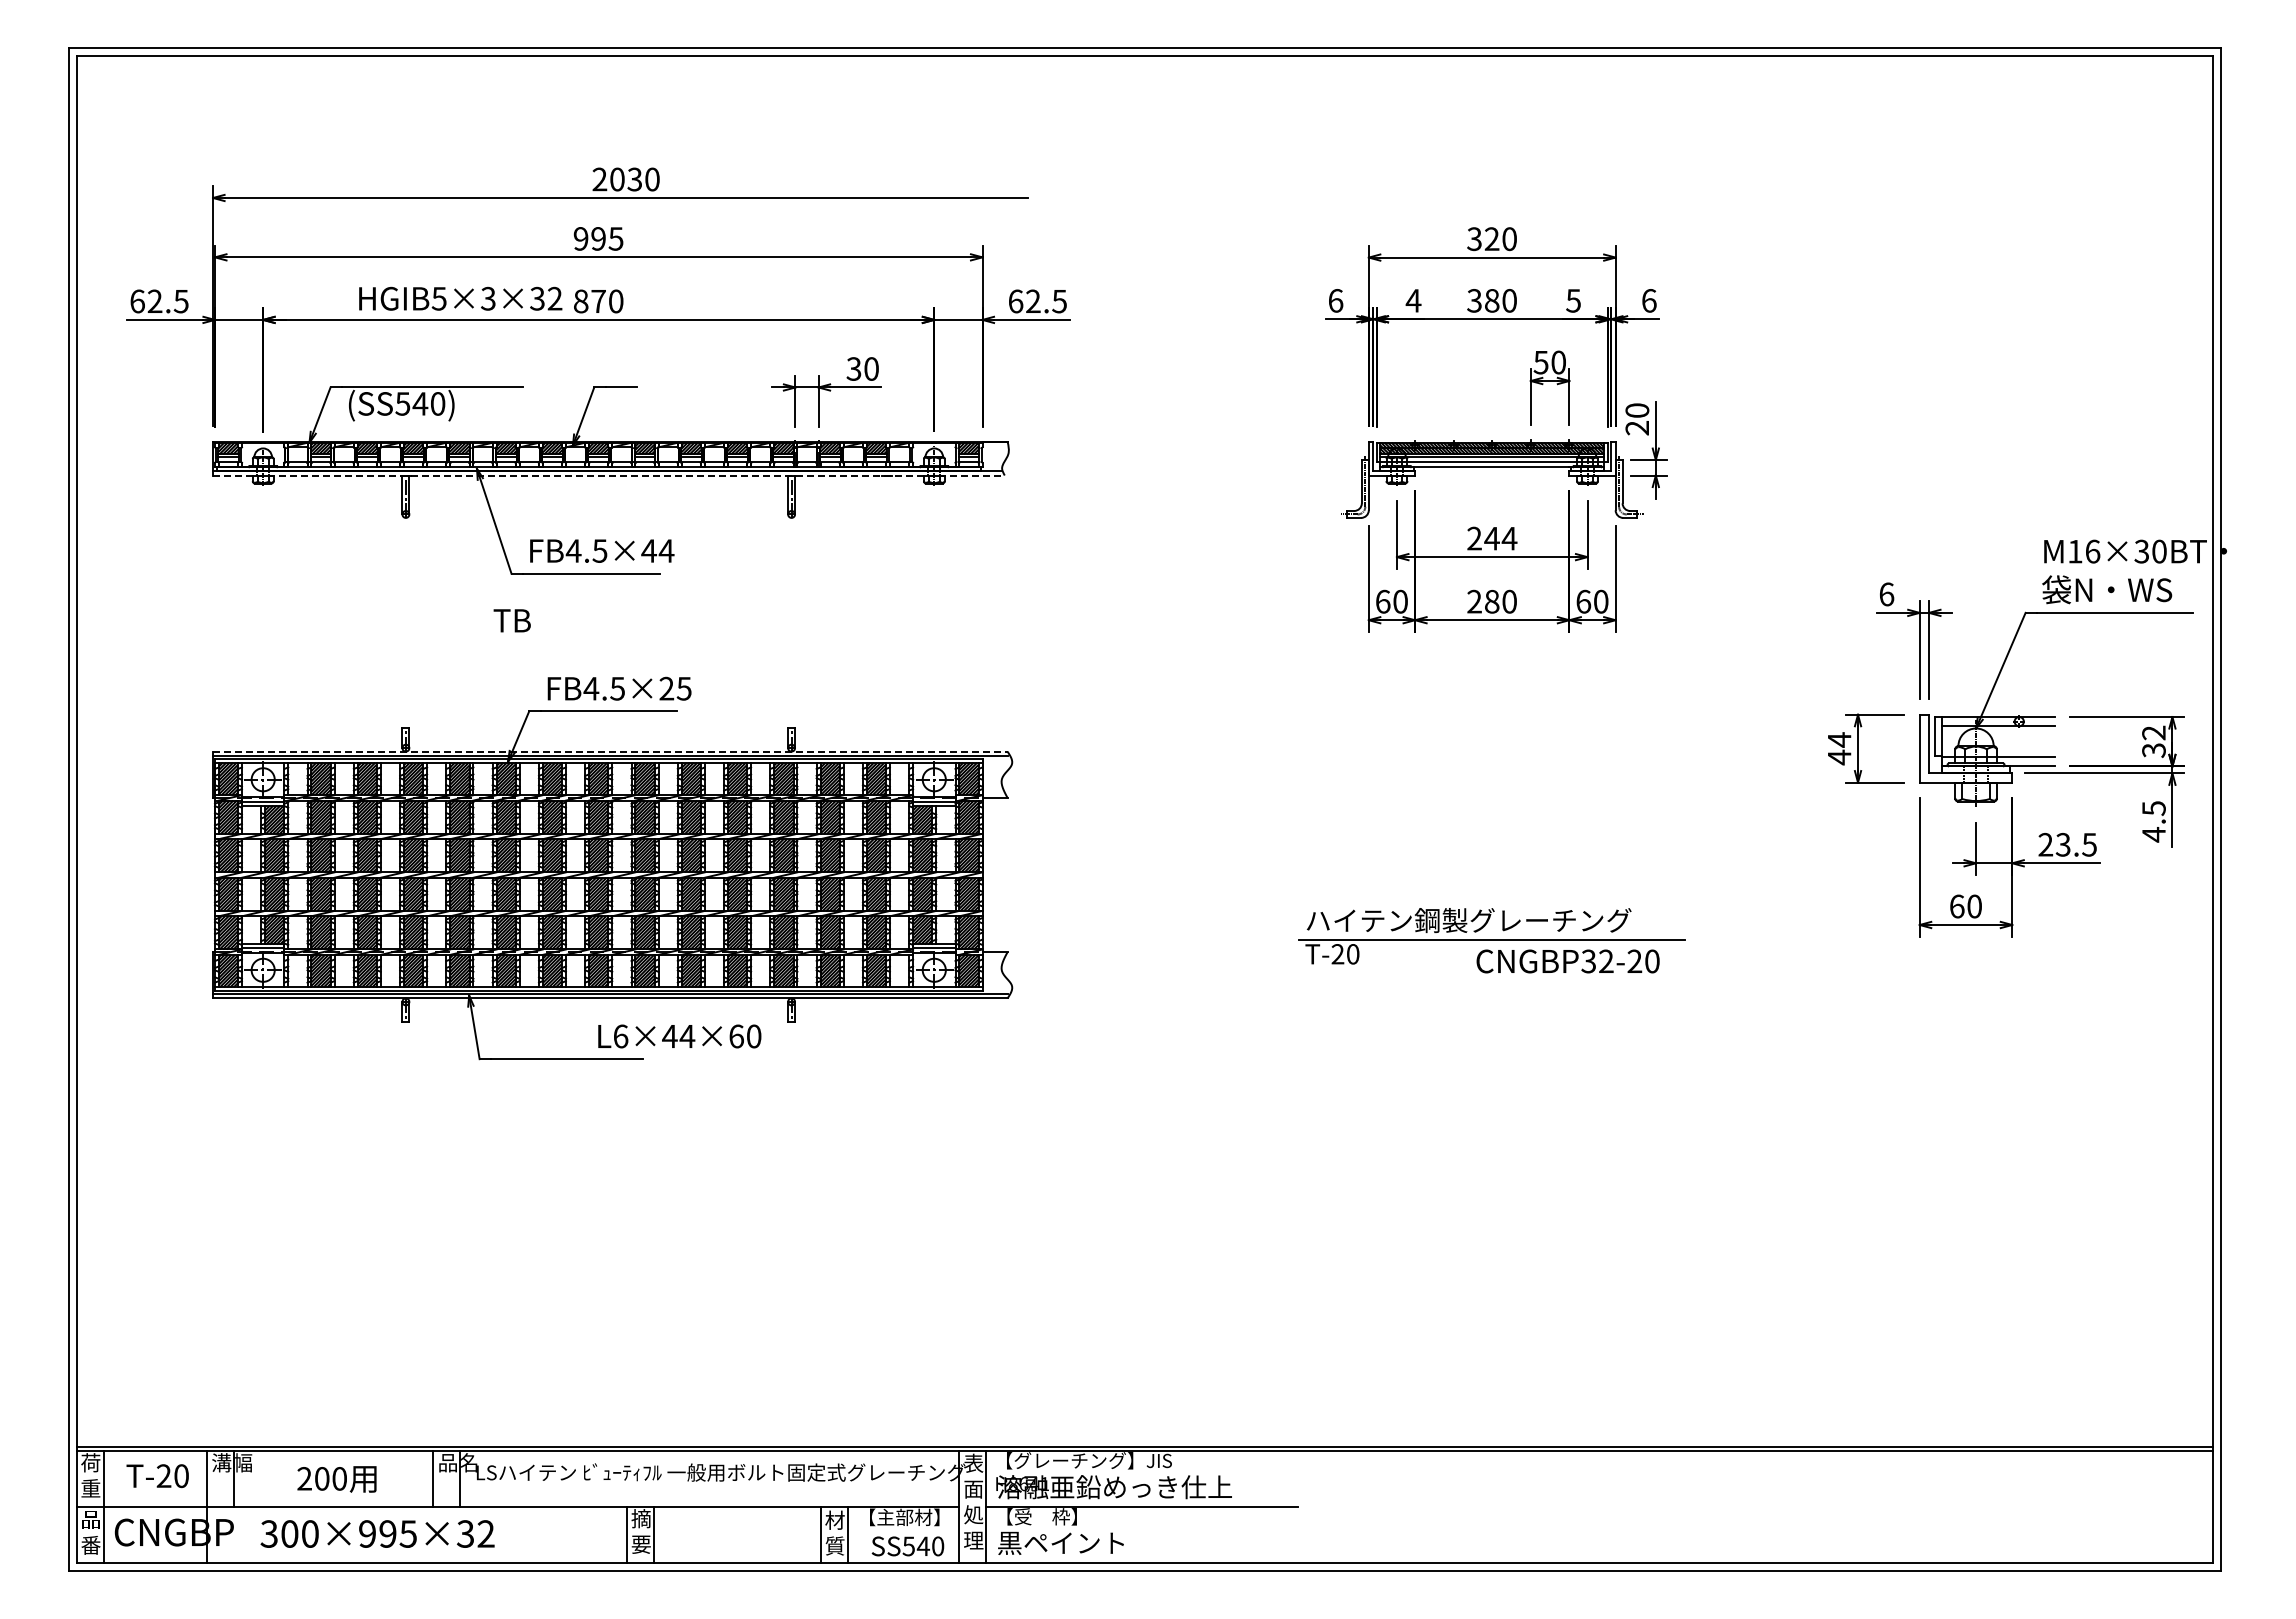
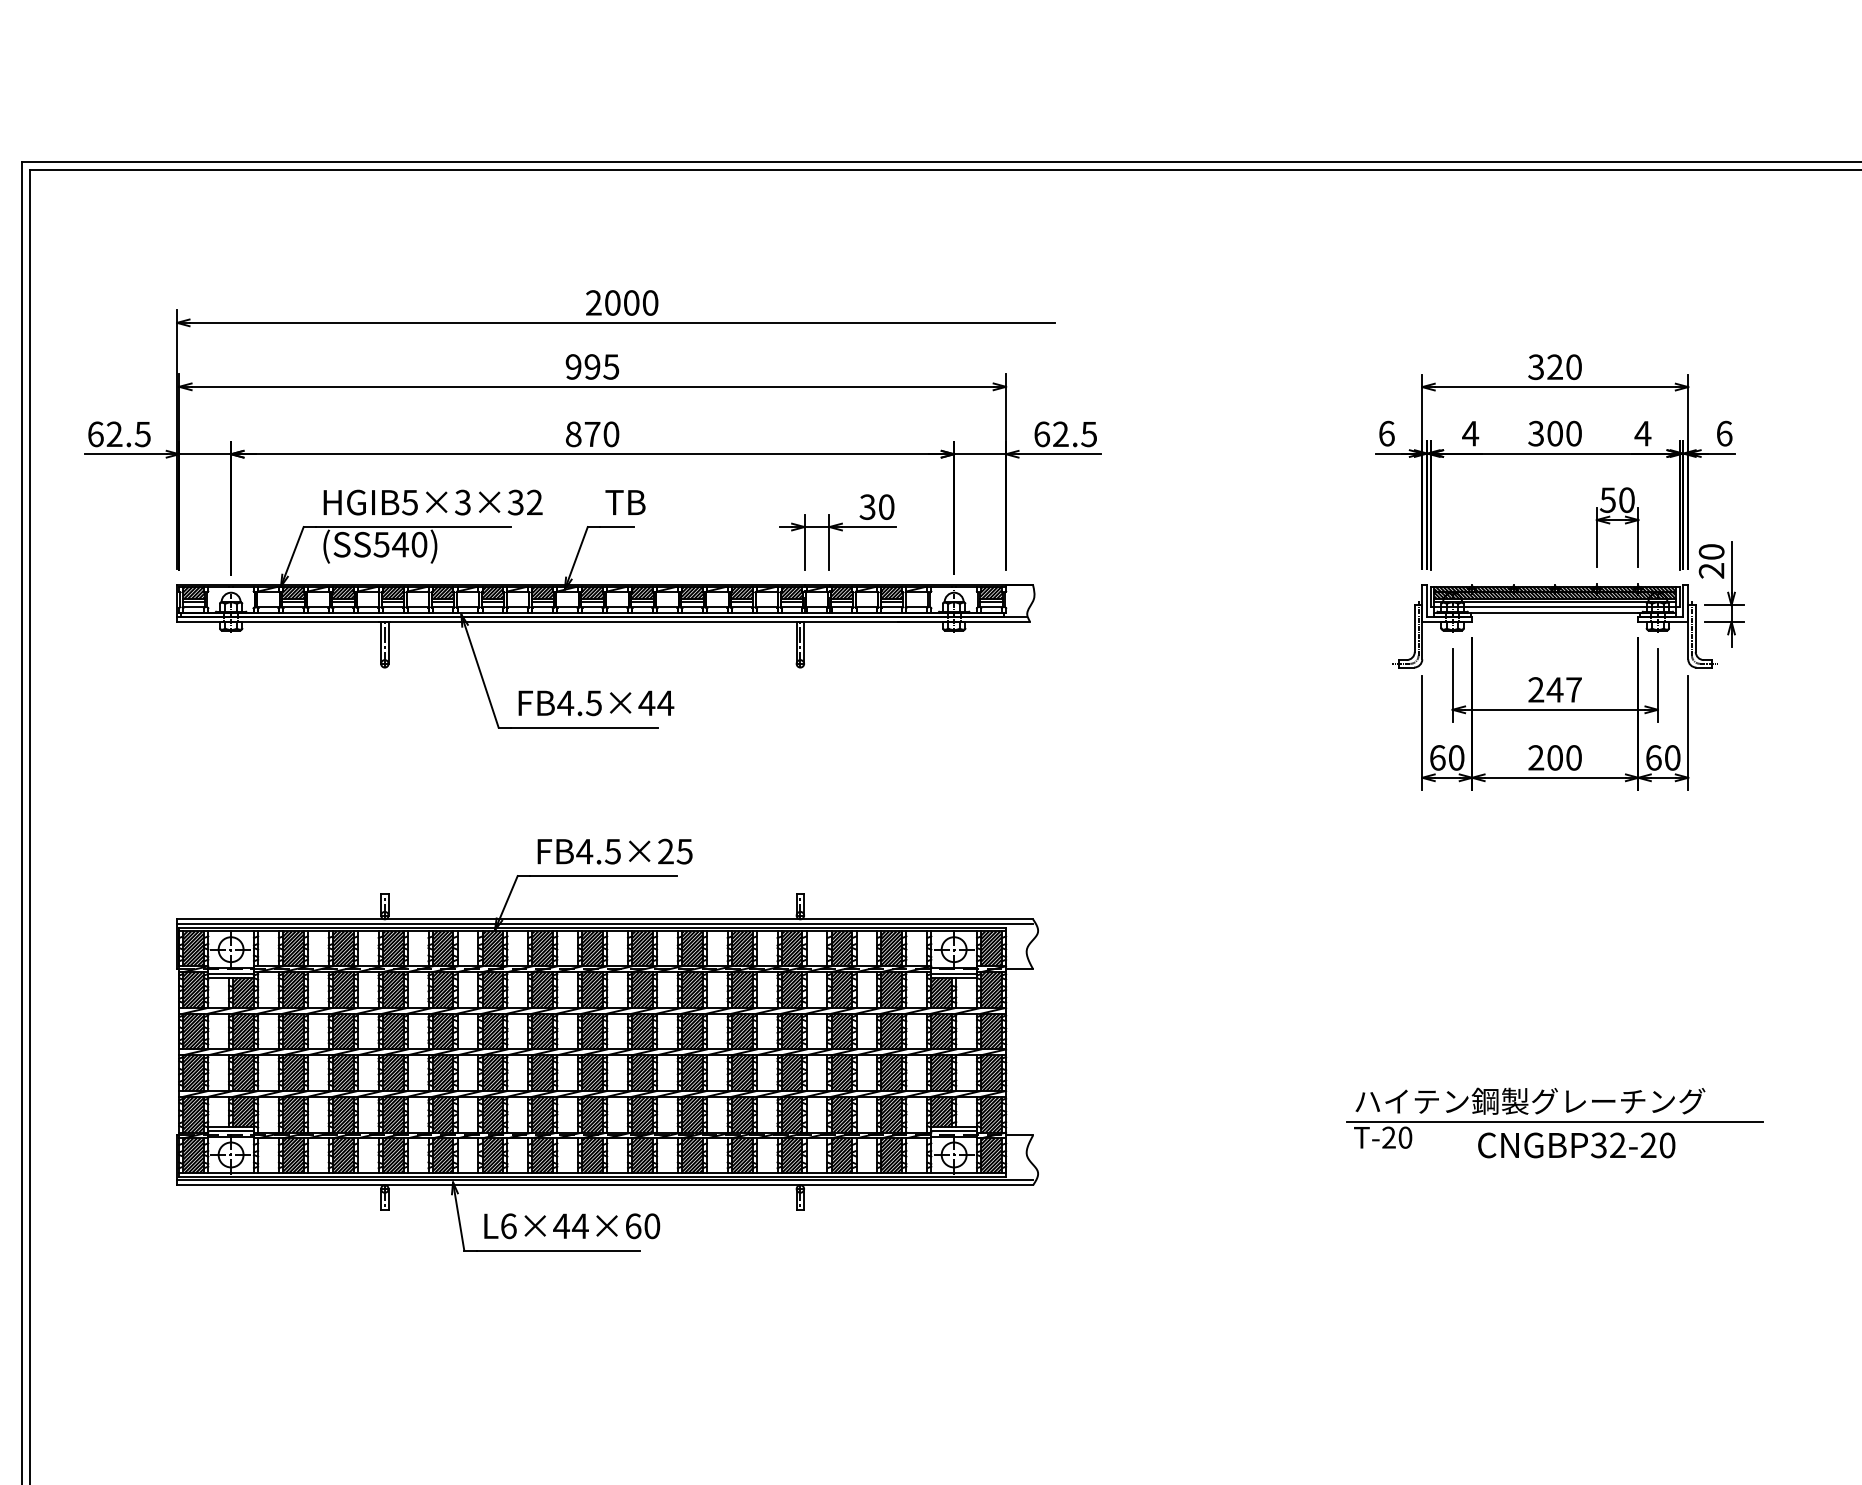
text: (634, 179) -> (631, 302), 2030 -> 2000
text: (460, 298) -> (432, 502), moved
text: (1492, 300) -> (1555, 433), 380 -> 300
text: (1573, 300) -> (1642, 433), 5 -> 4
line: (608, 475) -> (603, 621), dashed -> solid
text: (1509, 538) -> (1573, 689), 244 -> 247
text: (1492, 601) -> (1555, 757), 280 -> 200
text: (511, 620) -> (624, 502), moved
line: (610, 751) -> (605, 919), dashed -> solid
text: (1567, 961) -> (1576, 1145), moved
text: (679, 1036) -> (571, 1226), moved

